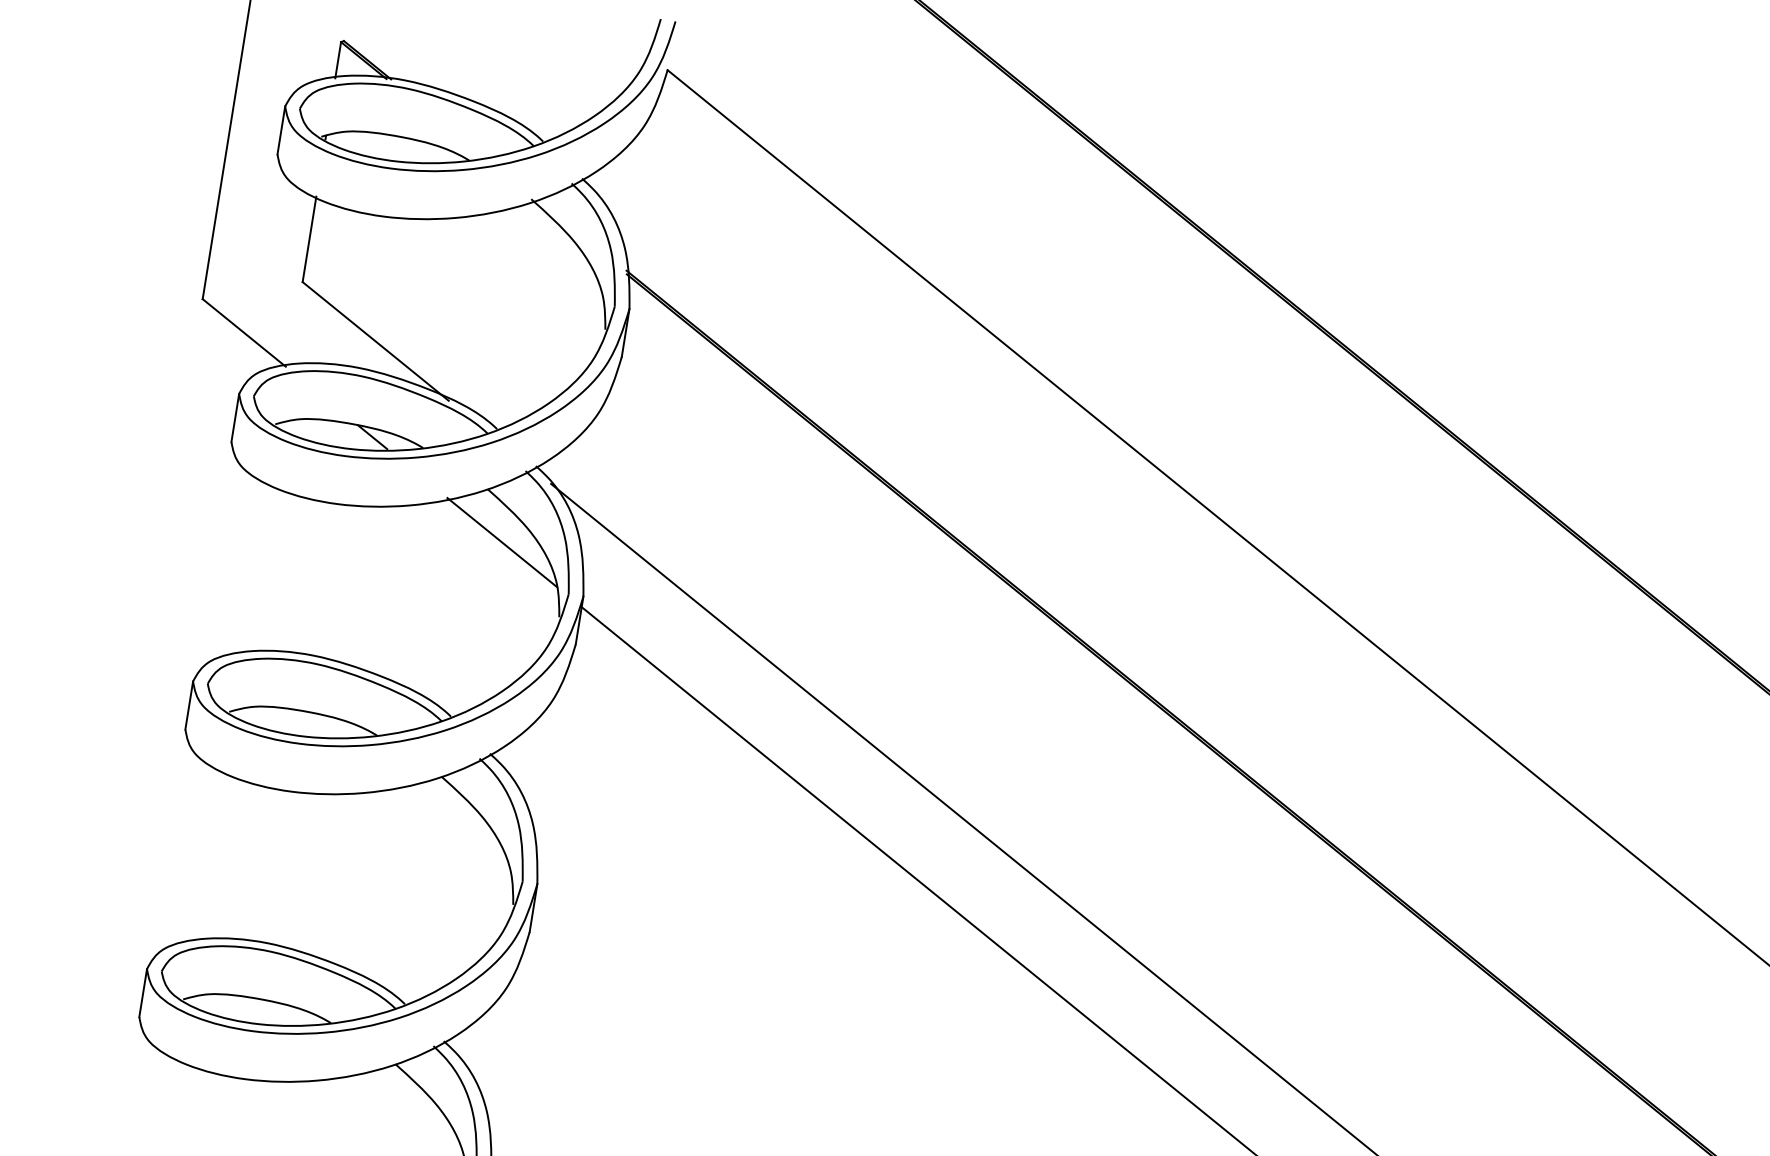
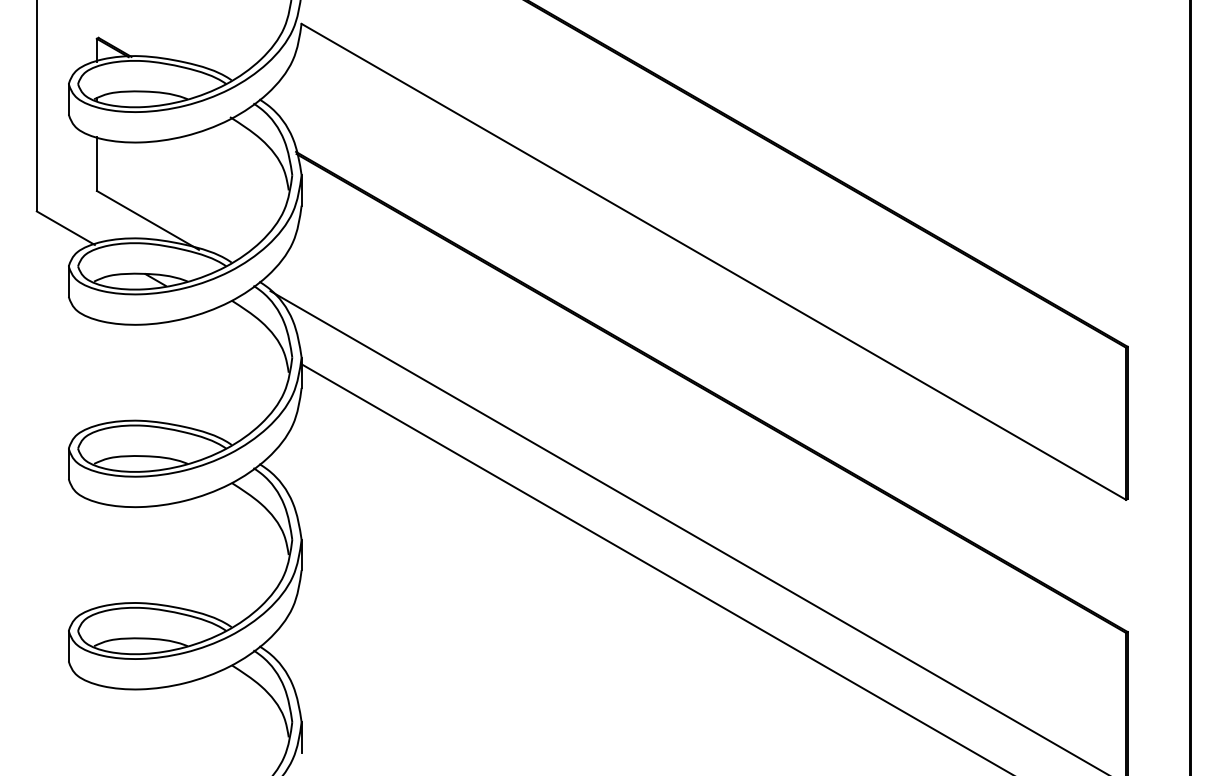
line: (501, 542) -> (245, 332), removed

